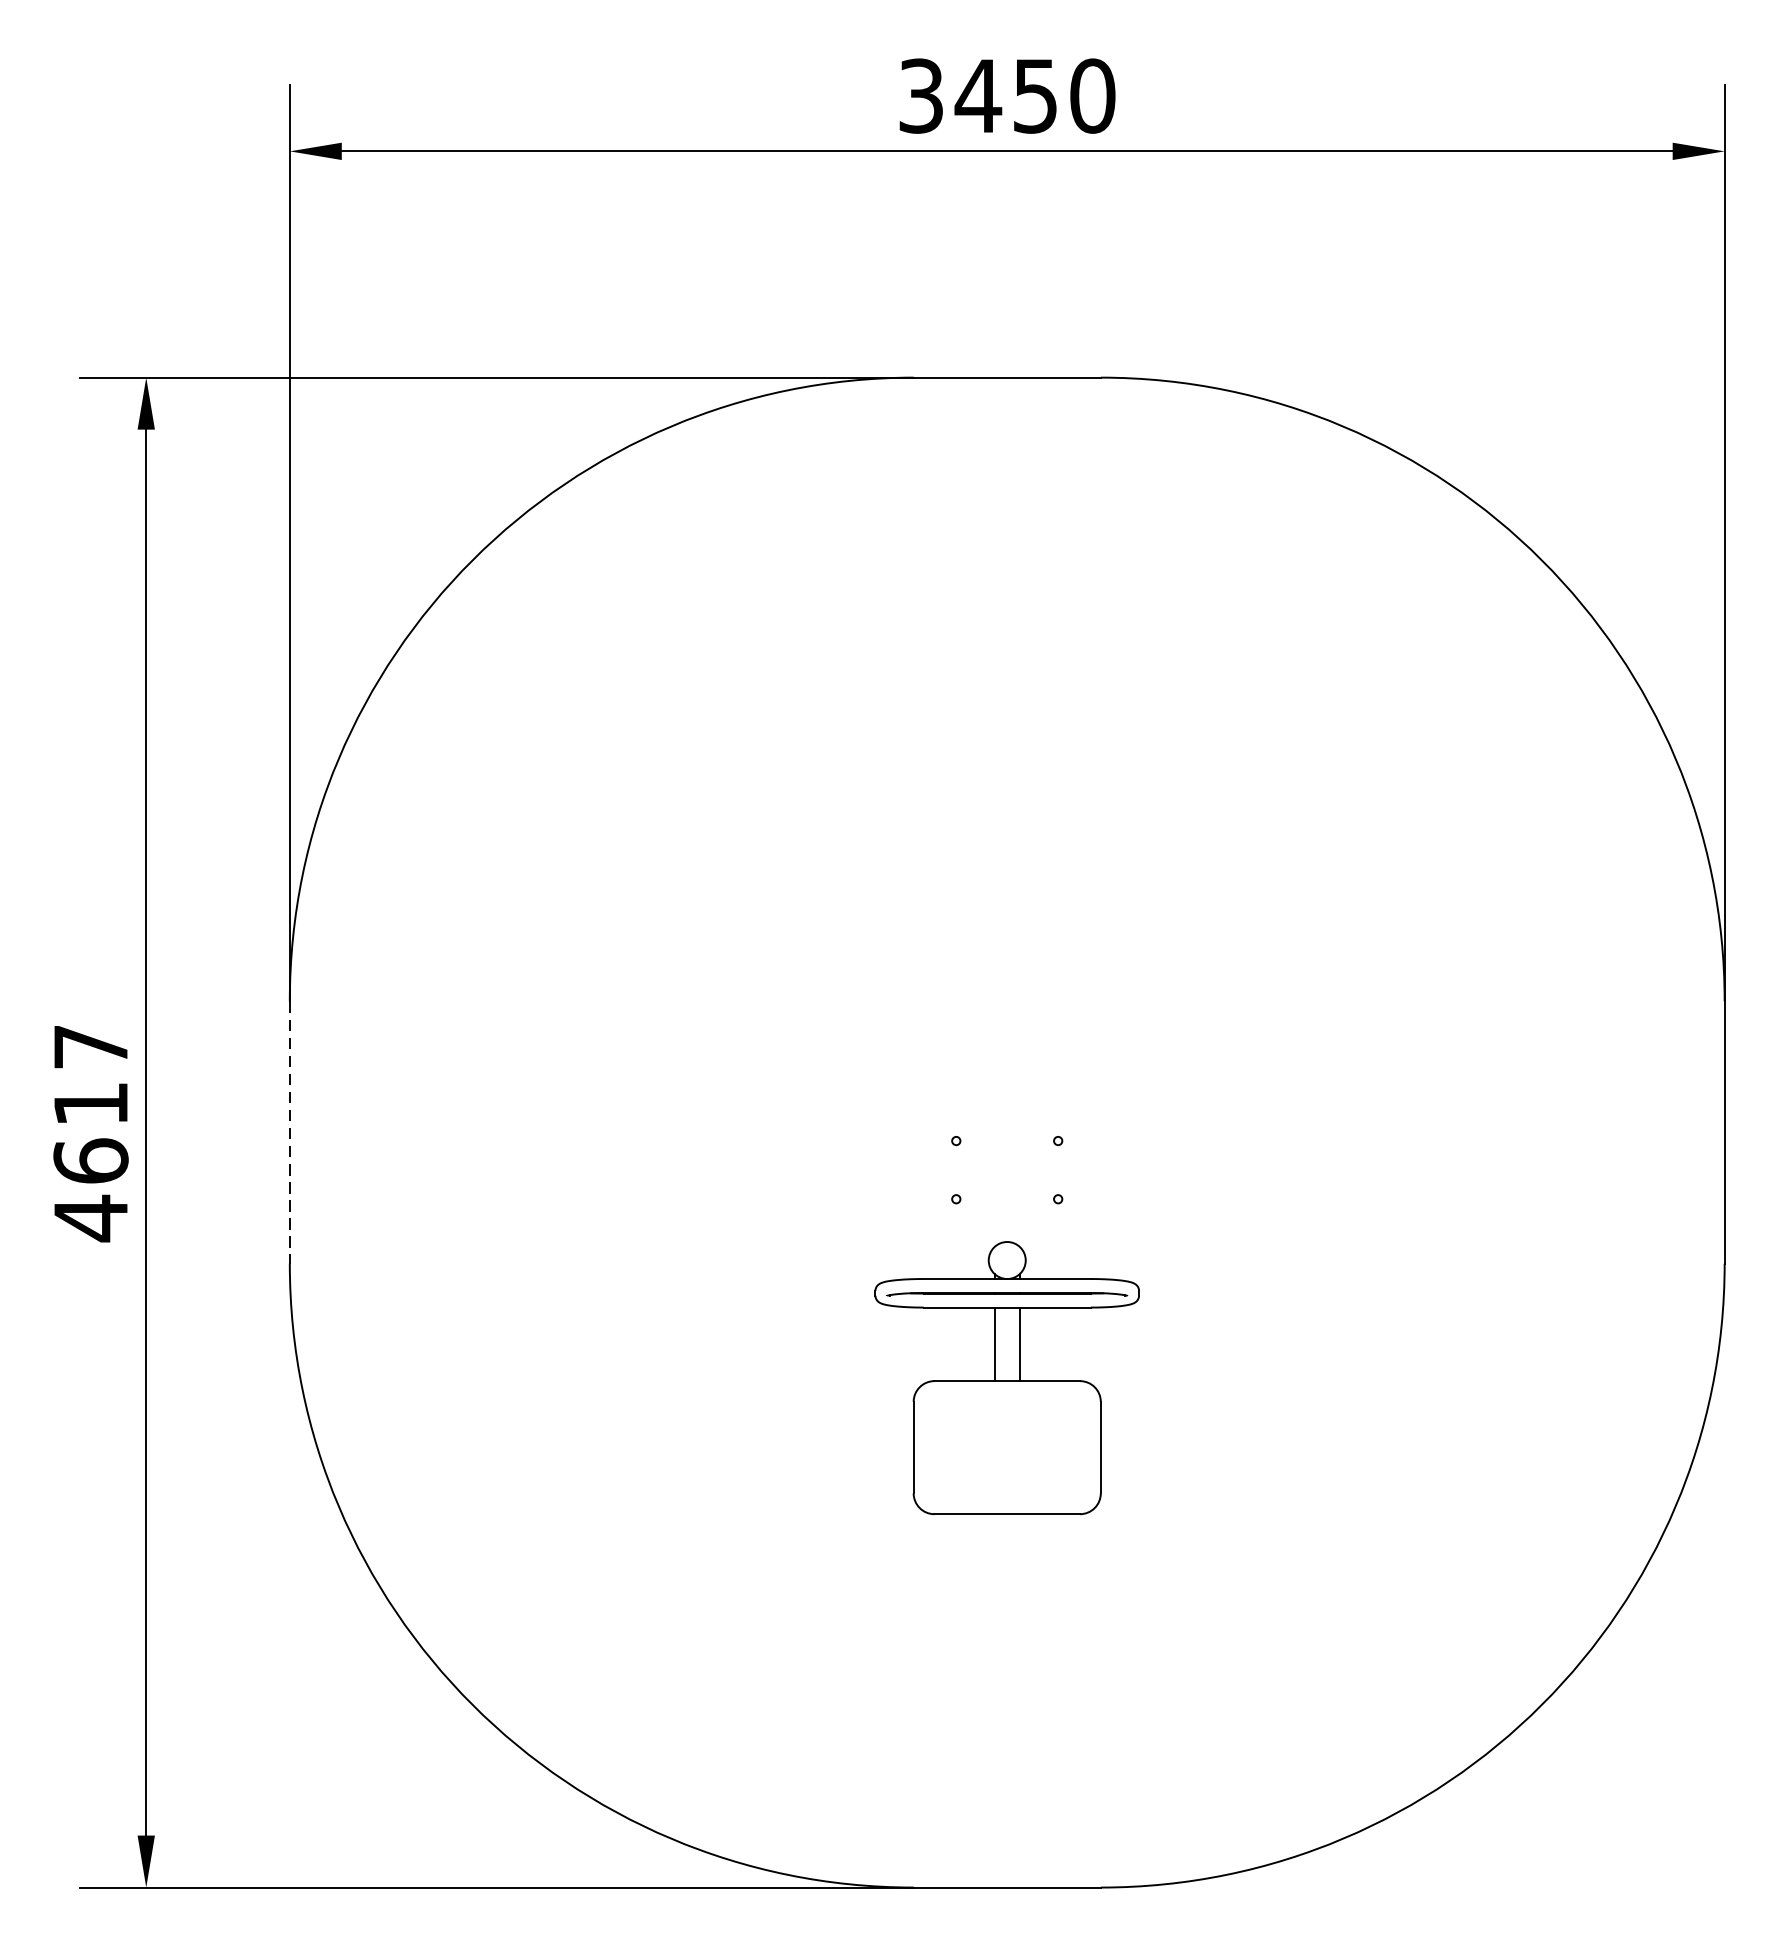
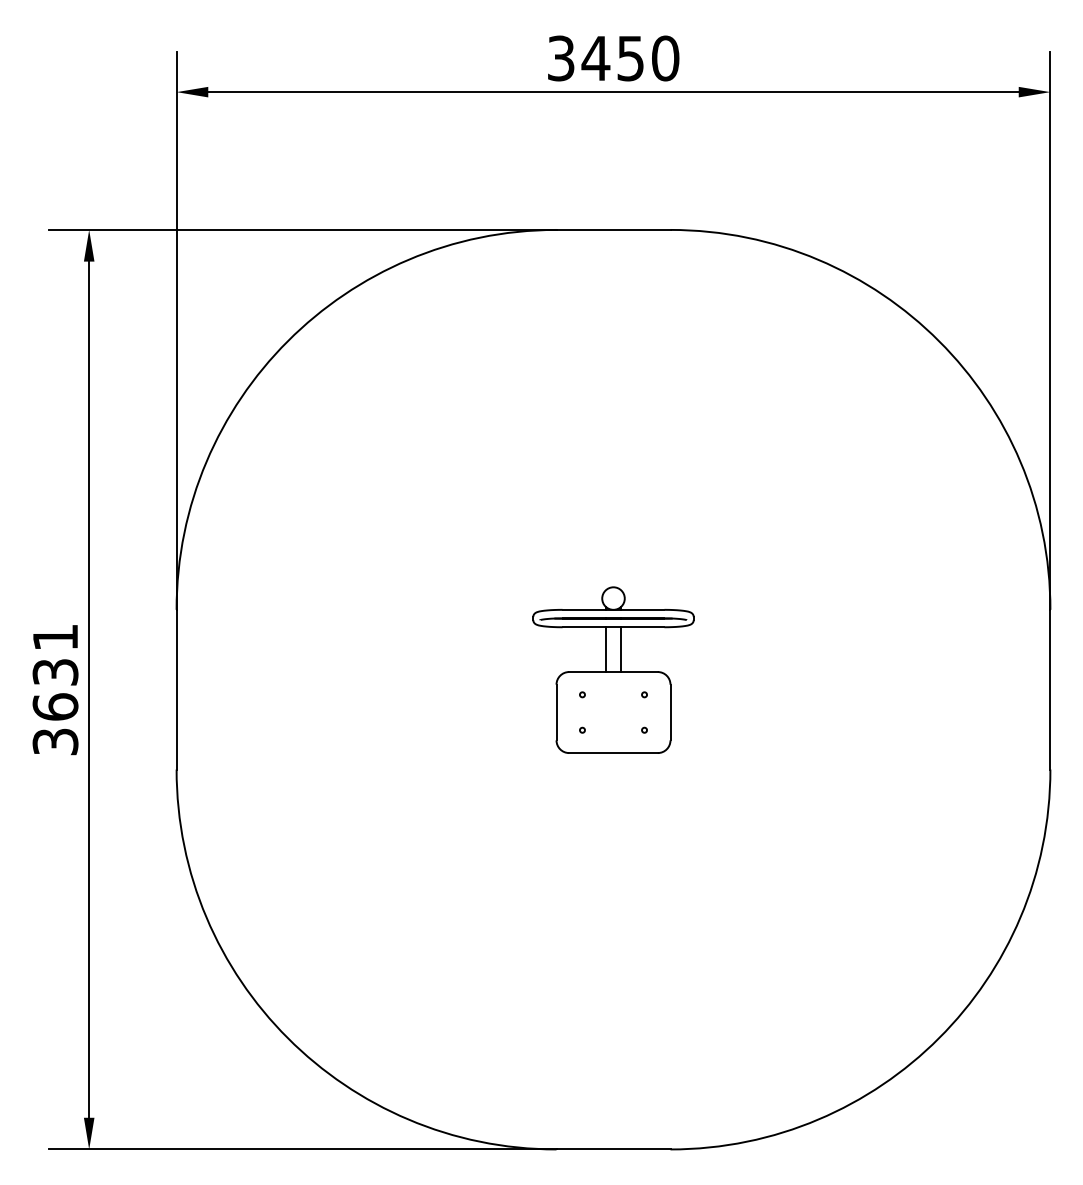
line: (289, 1132) -> (176, 689), dashed -> solid
text: (90, 1133) -> (55, 690), 4617 -> 3631
part: (1007, 1376) -> (613, 669), moved

